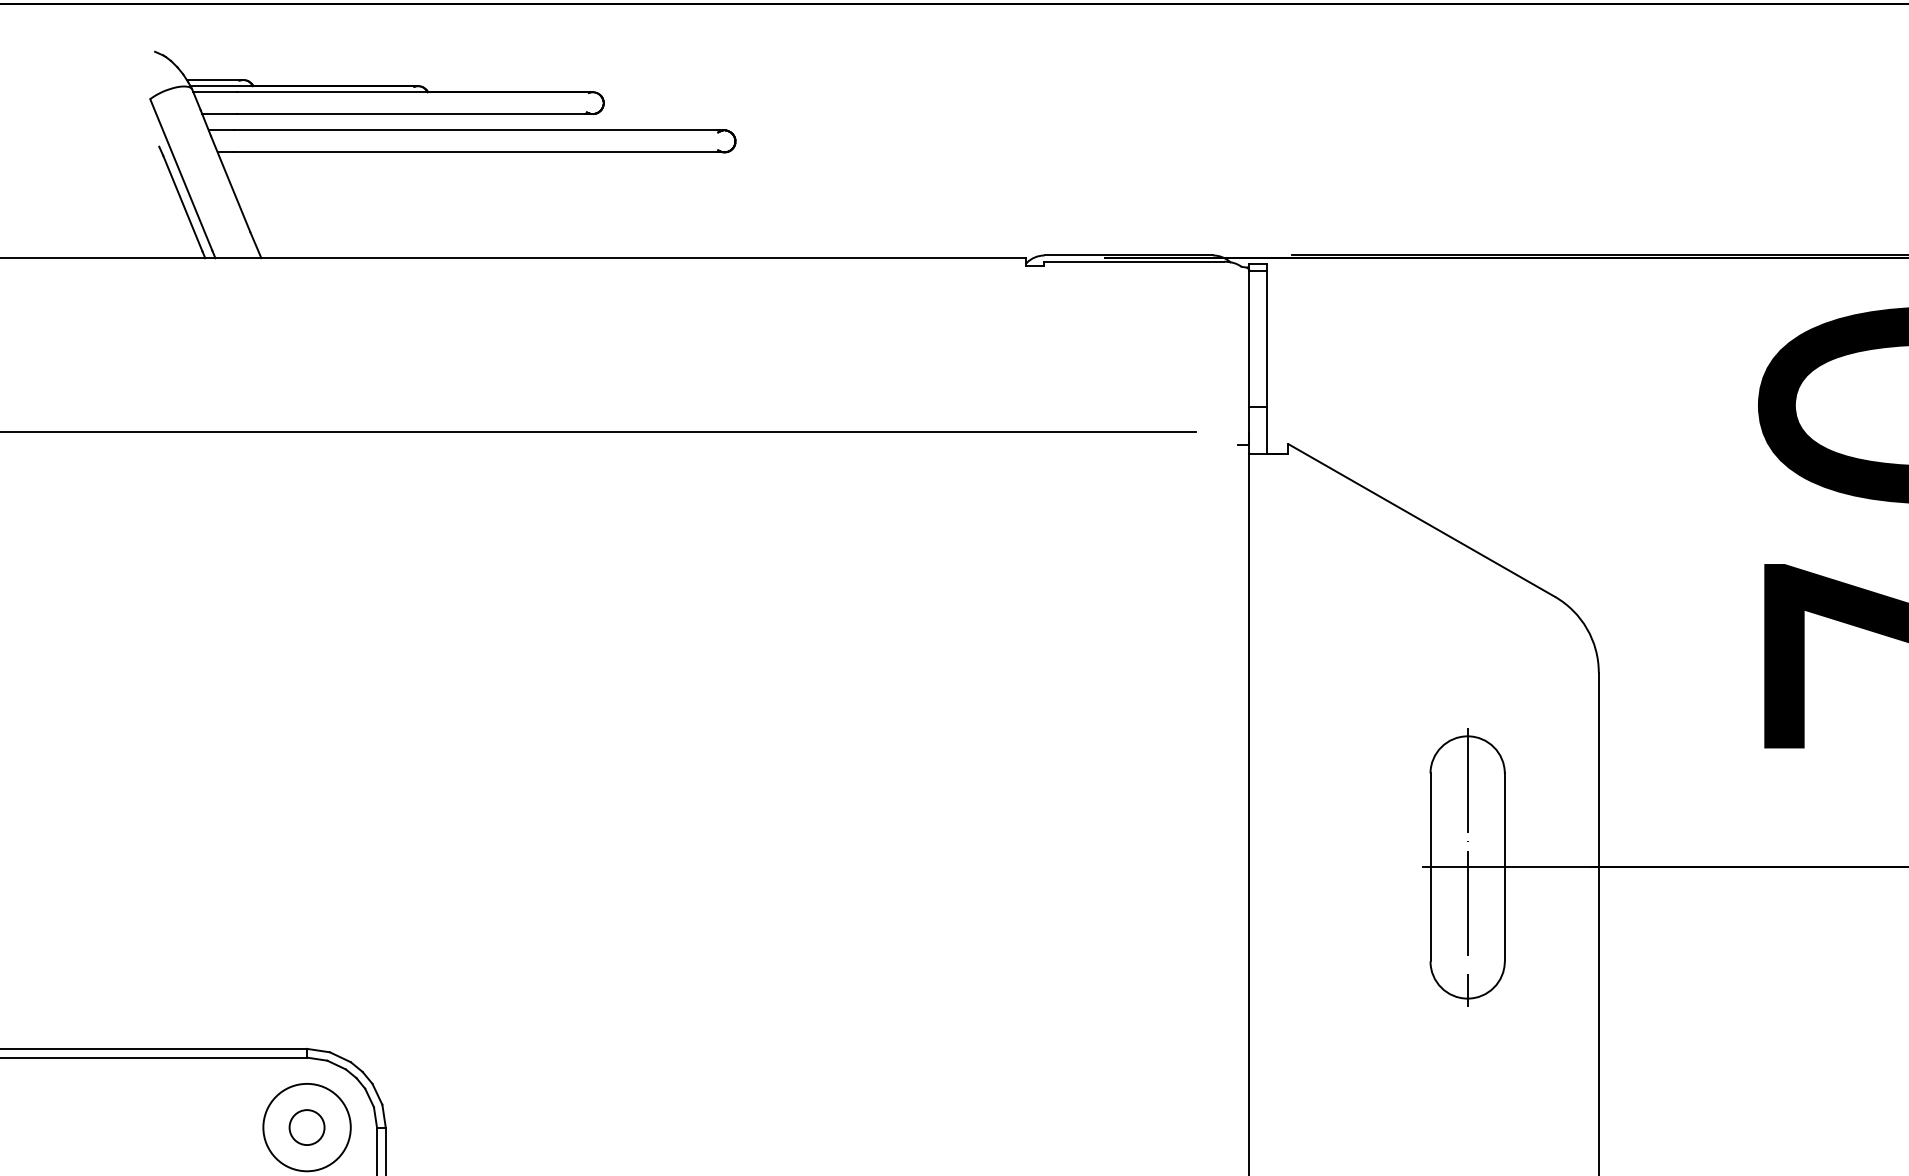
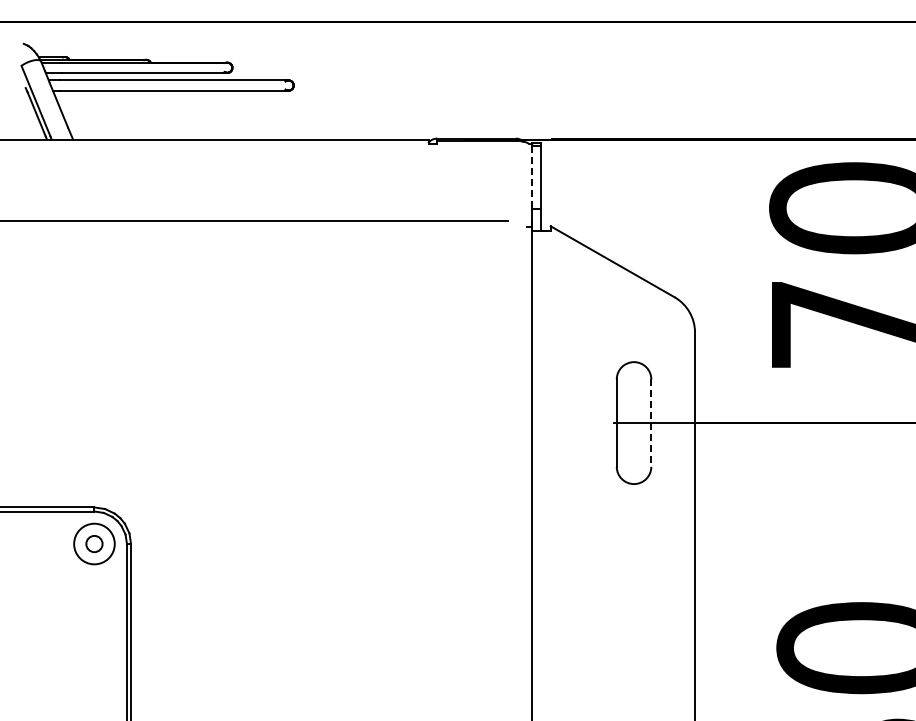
line: (1249, 339) -> (532, 177), solid -> dashed
line: (1468, 868) -> (634, 423), removed
line: (1505, 868) -> (651, 423), solid -> dashed

